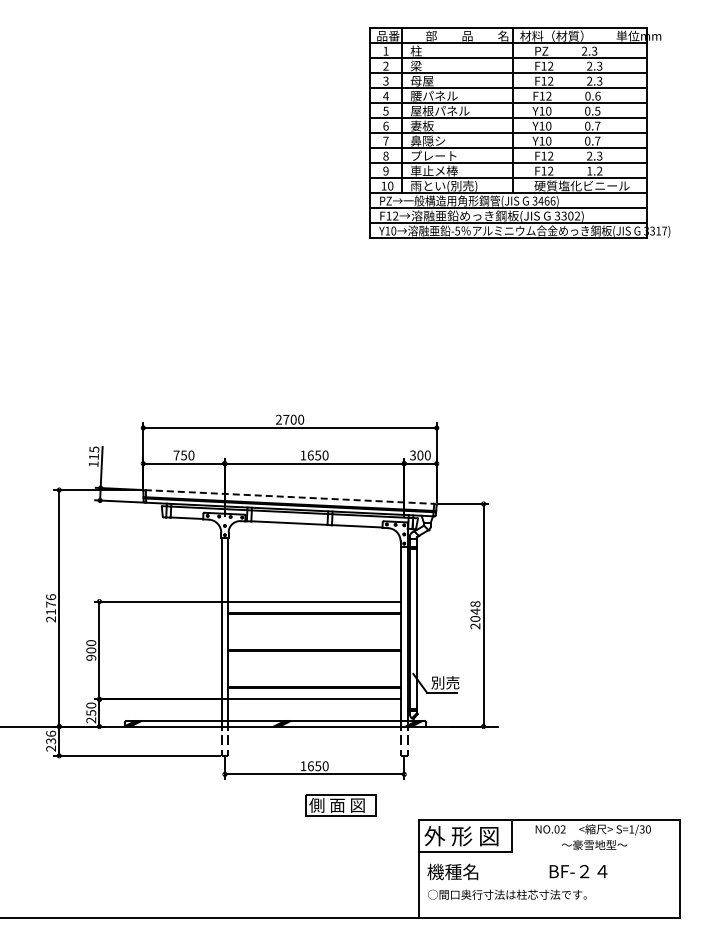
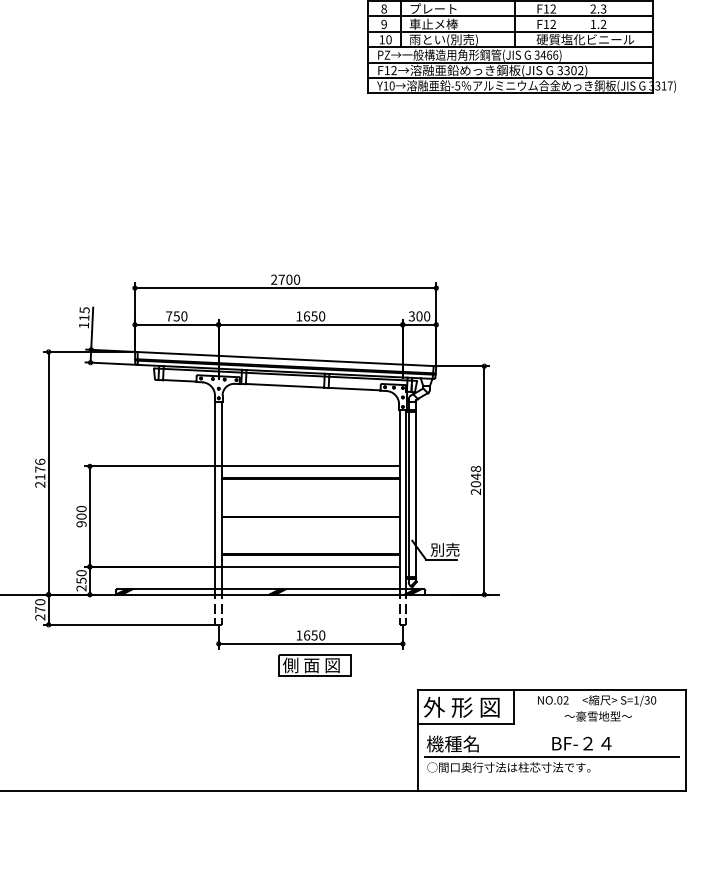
line: (290, 497) -> (286, 359), dashed -> solid
text: (51, 737) -> (40, 605), 236 -> 270
part: (340, 805) -> (314, 665), moved
line: (549, 885) -> (552, 757), added

